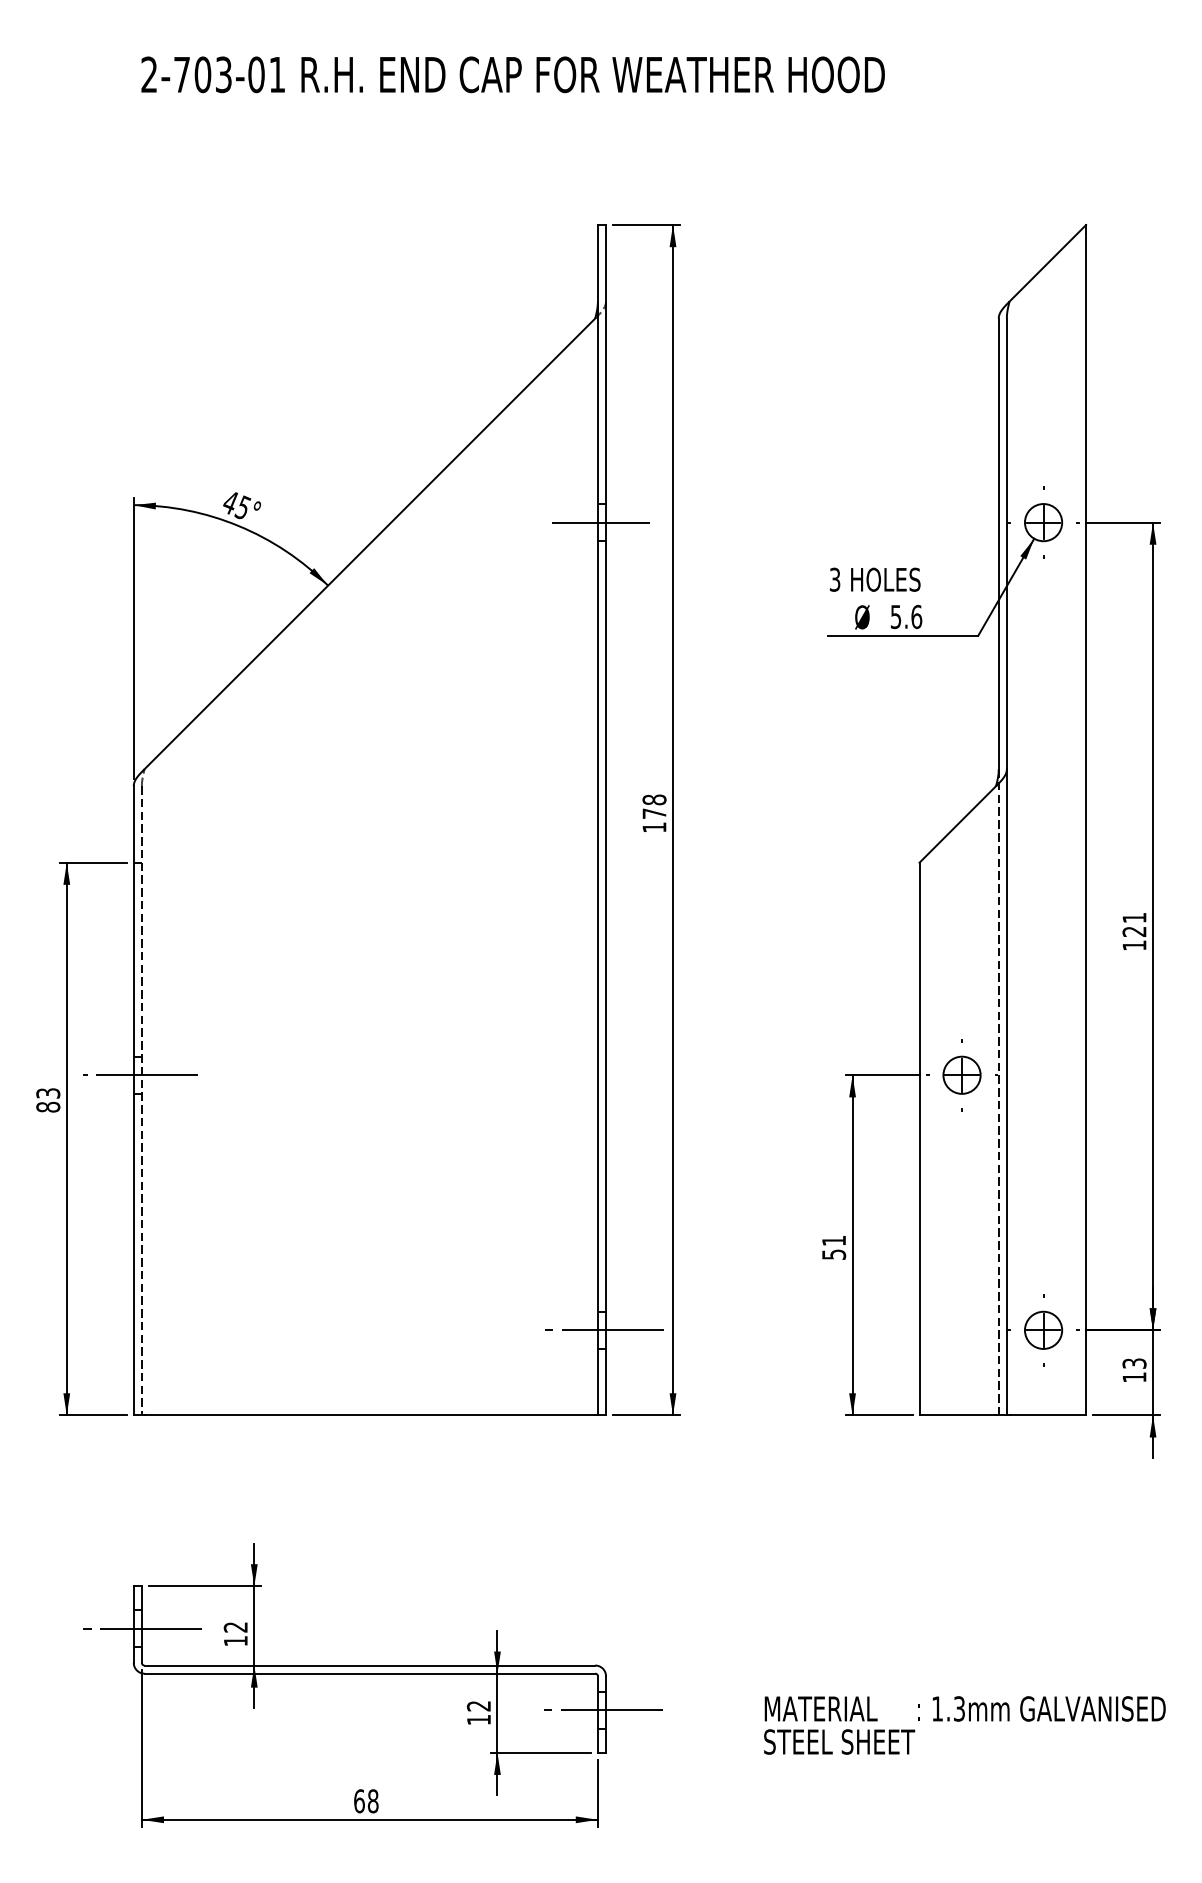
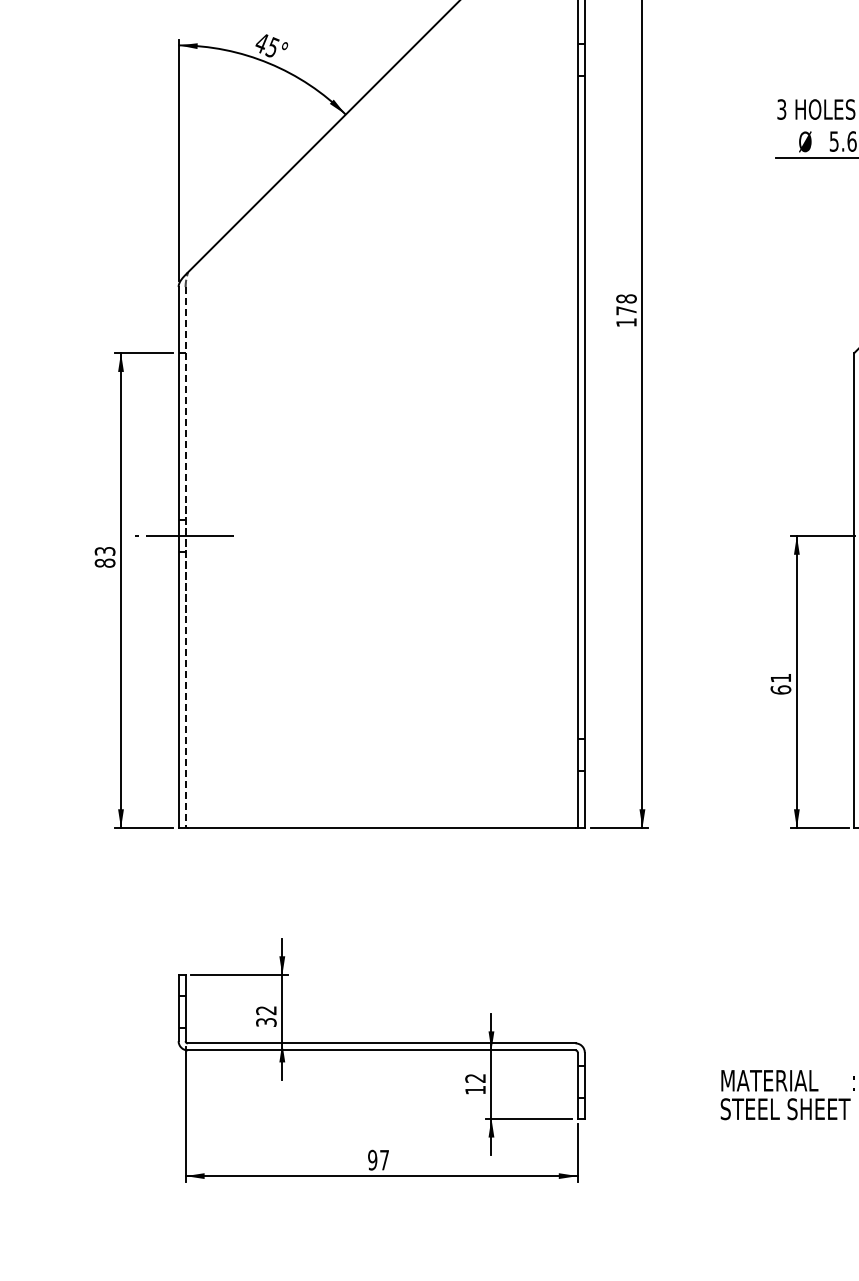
line: (600, 522) -> (580, 60), removed
text: (834, 1254) -> (781, 689), 51 -> 61
line: (601, 1330) -> (580, 755), removed
line: (138, 1628) -> (182, 1011), removed
text: (235, 1641) -> (266, 1022), 12 -> 32
line: (602, 1710) -> (581, 1082), removed
text: (366, 1801) -> (378, 1160), 68 -> 97

